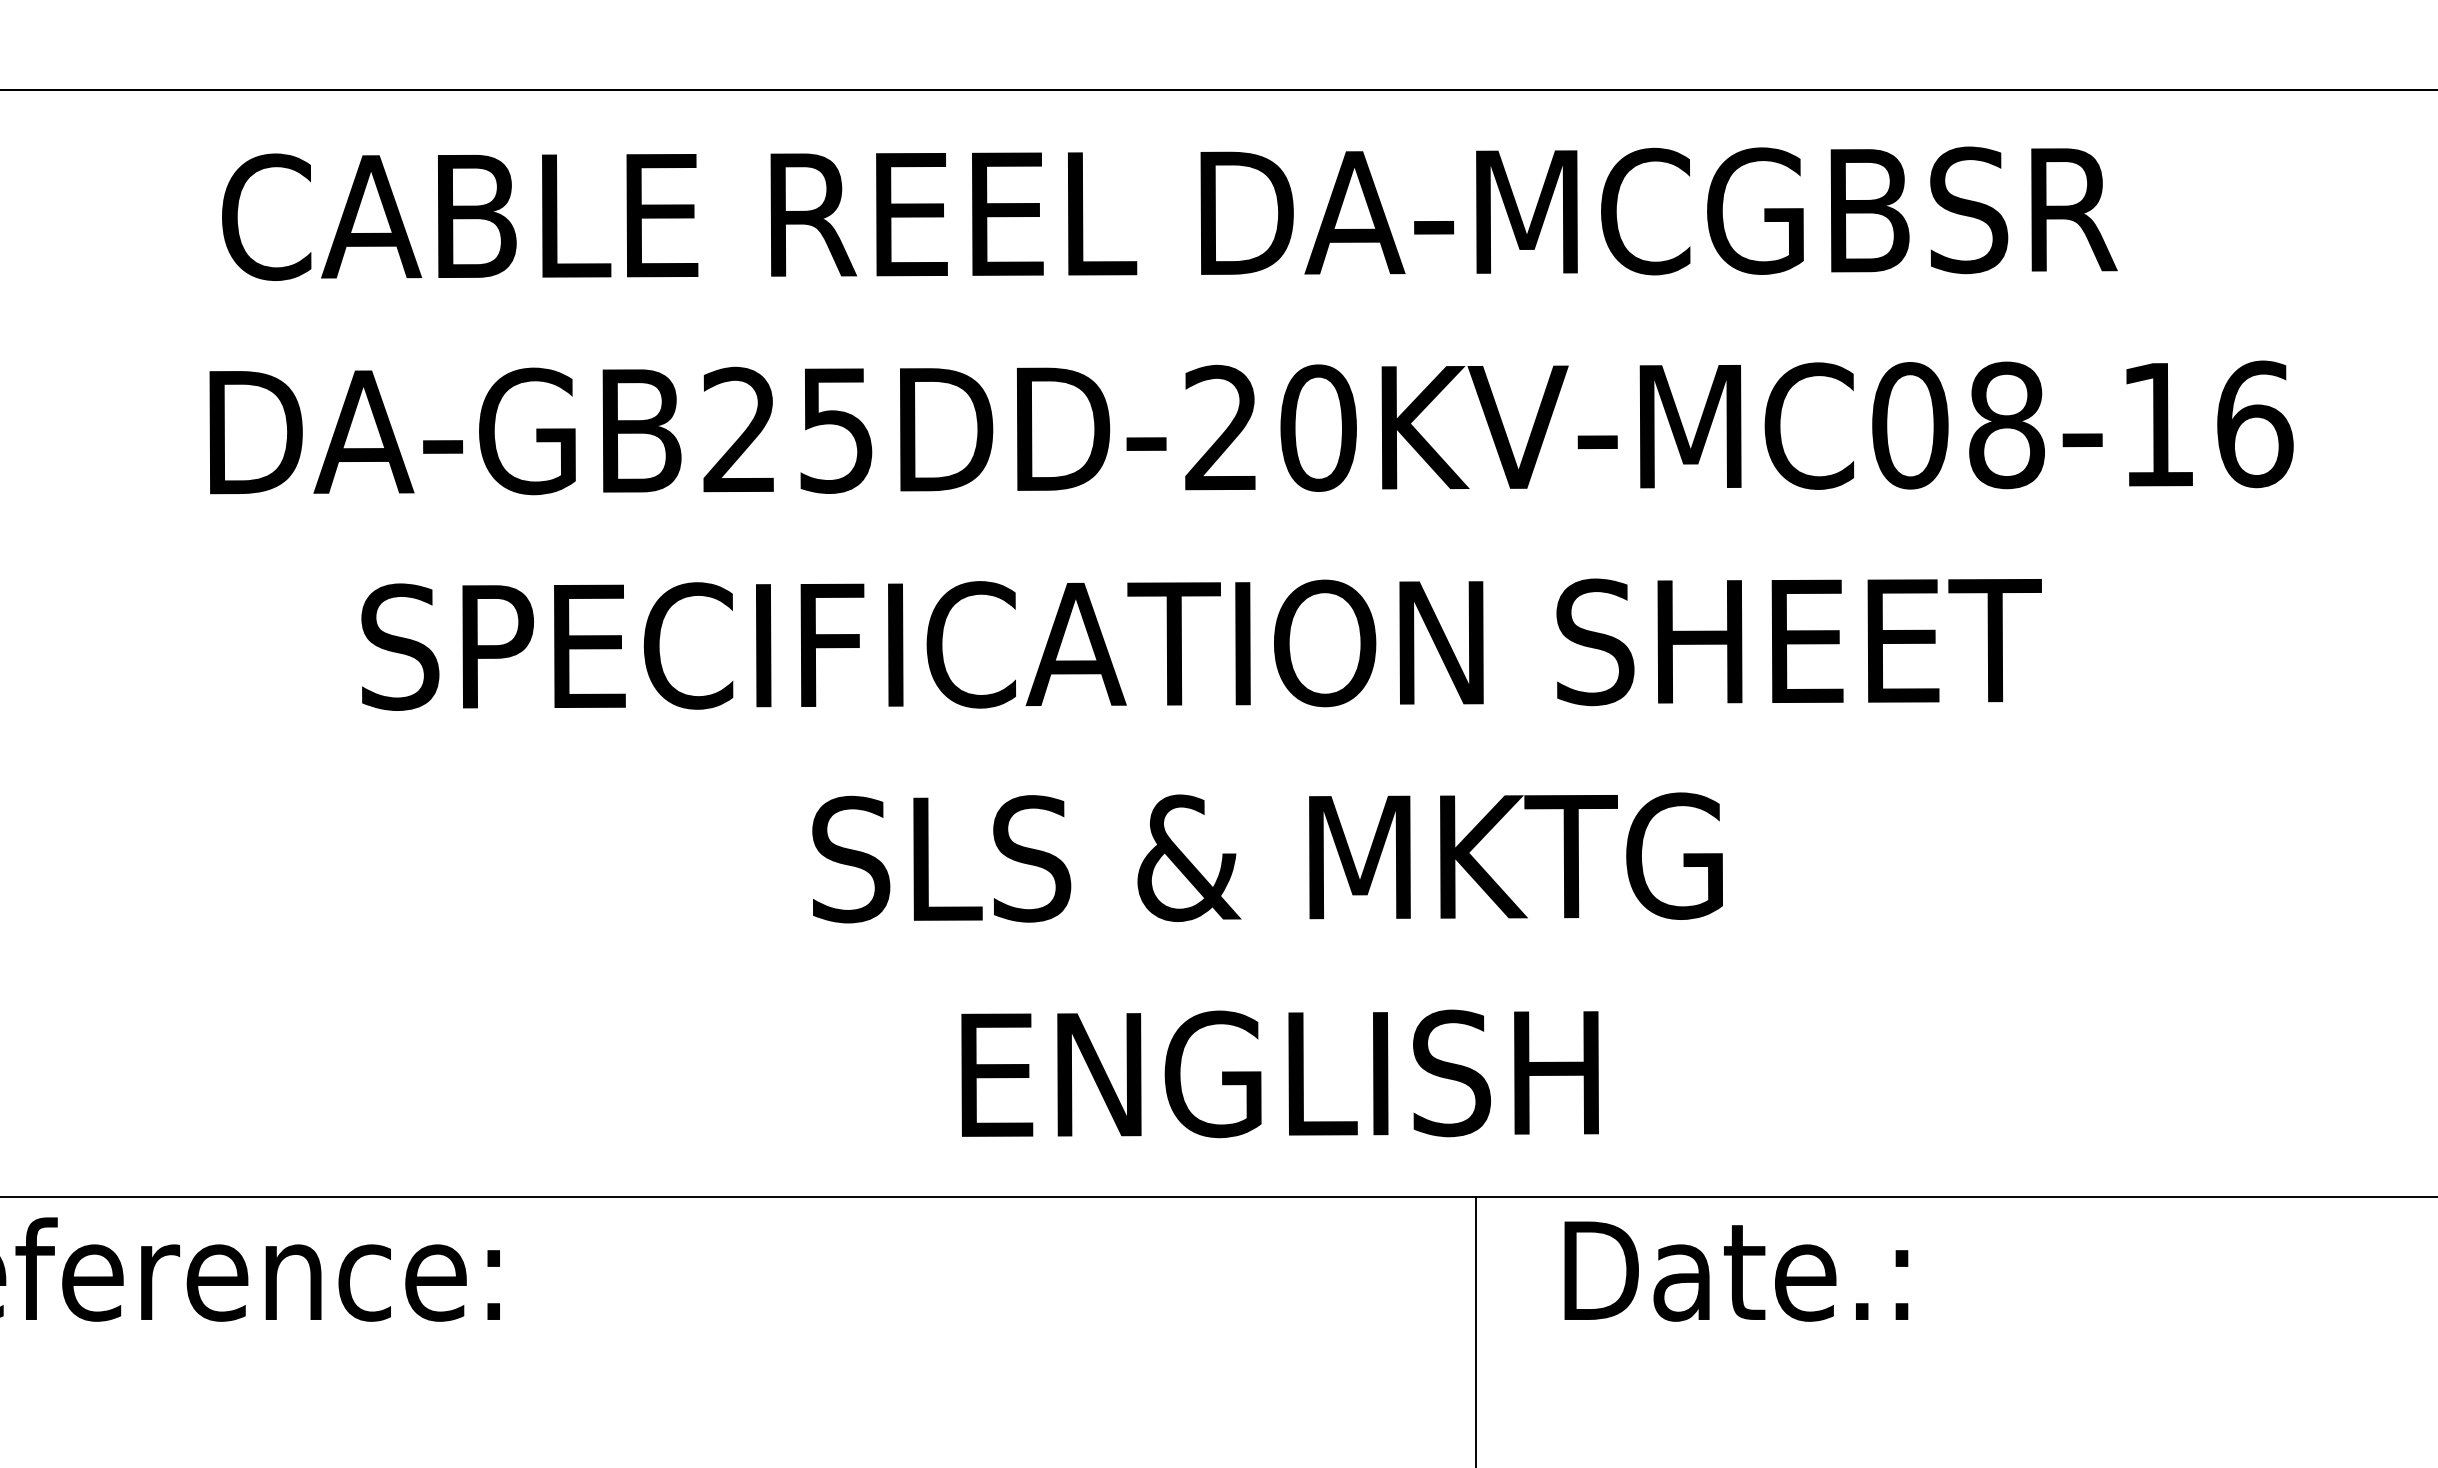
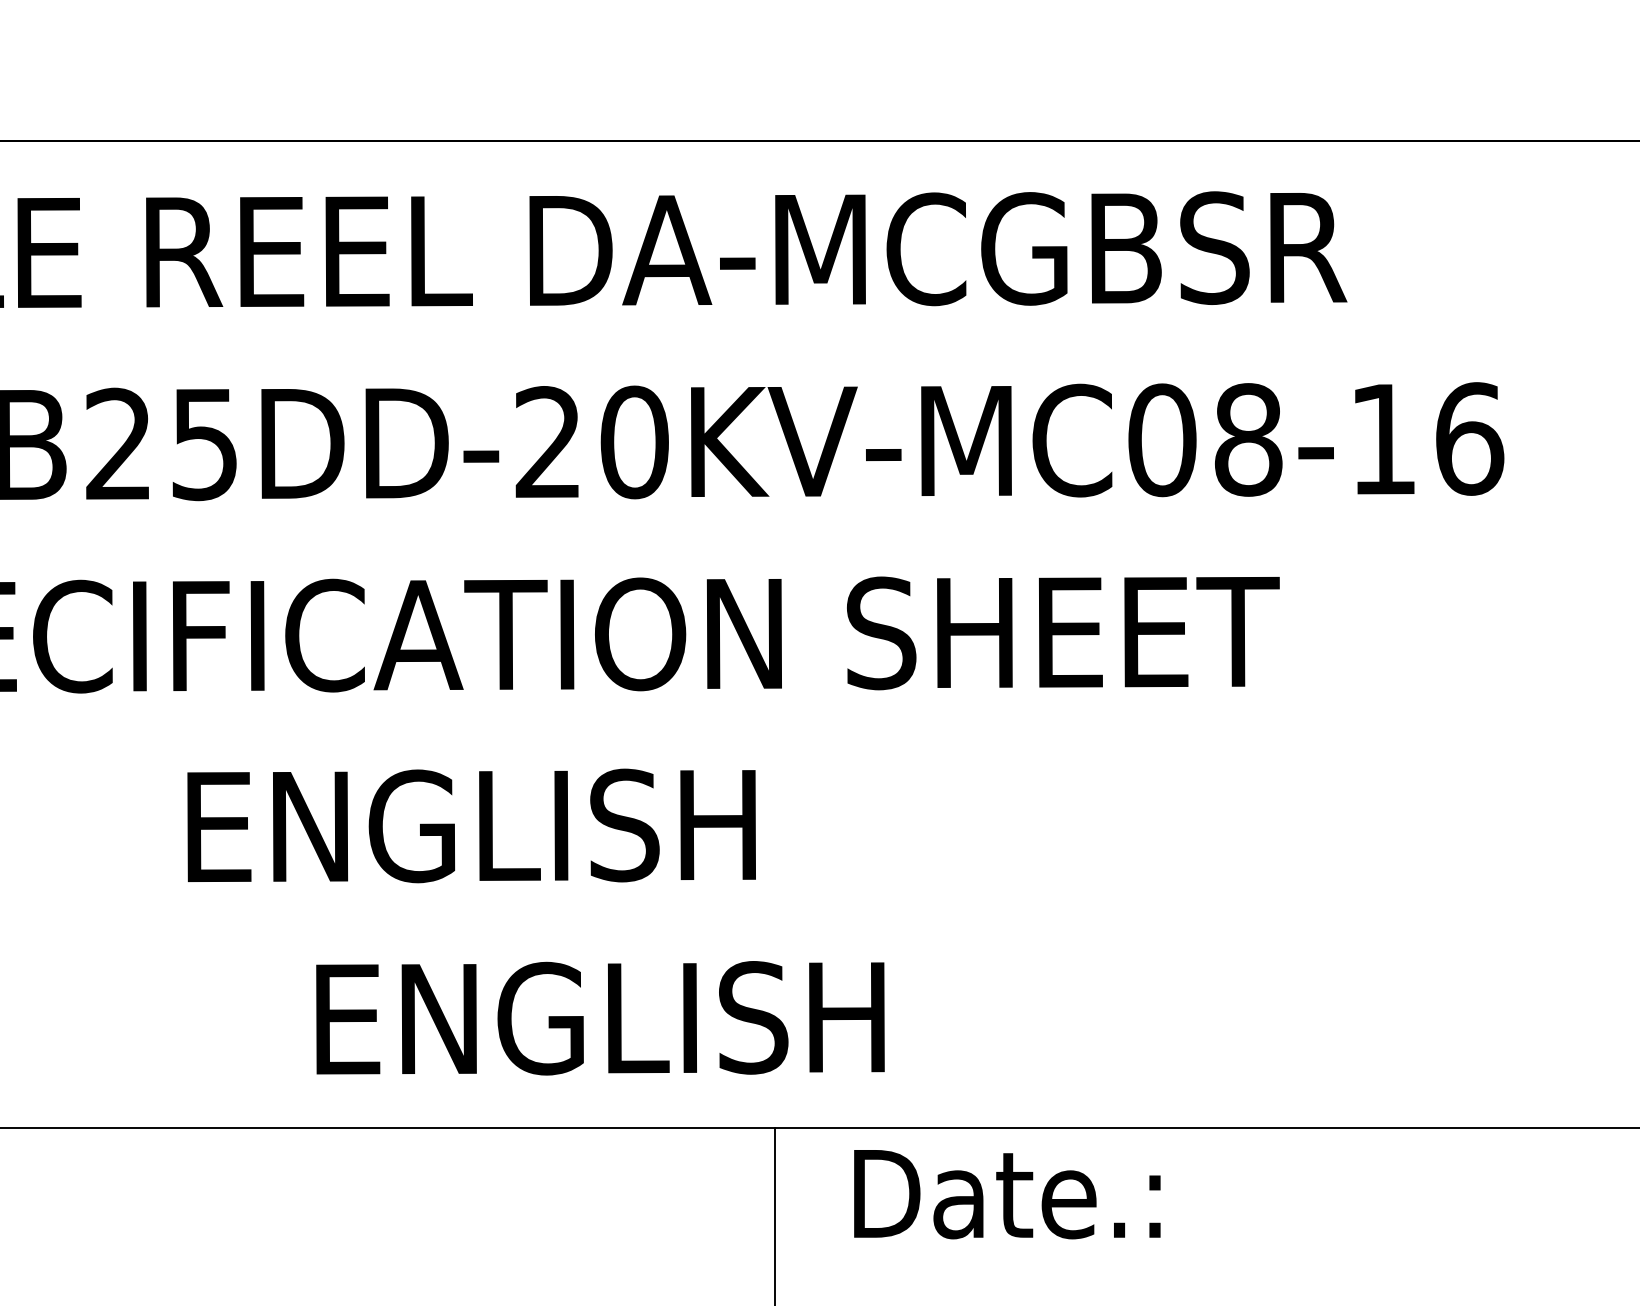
text: (1267, 857) -> (589, 825), SLS & MKTG -> ENGLISH

